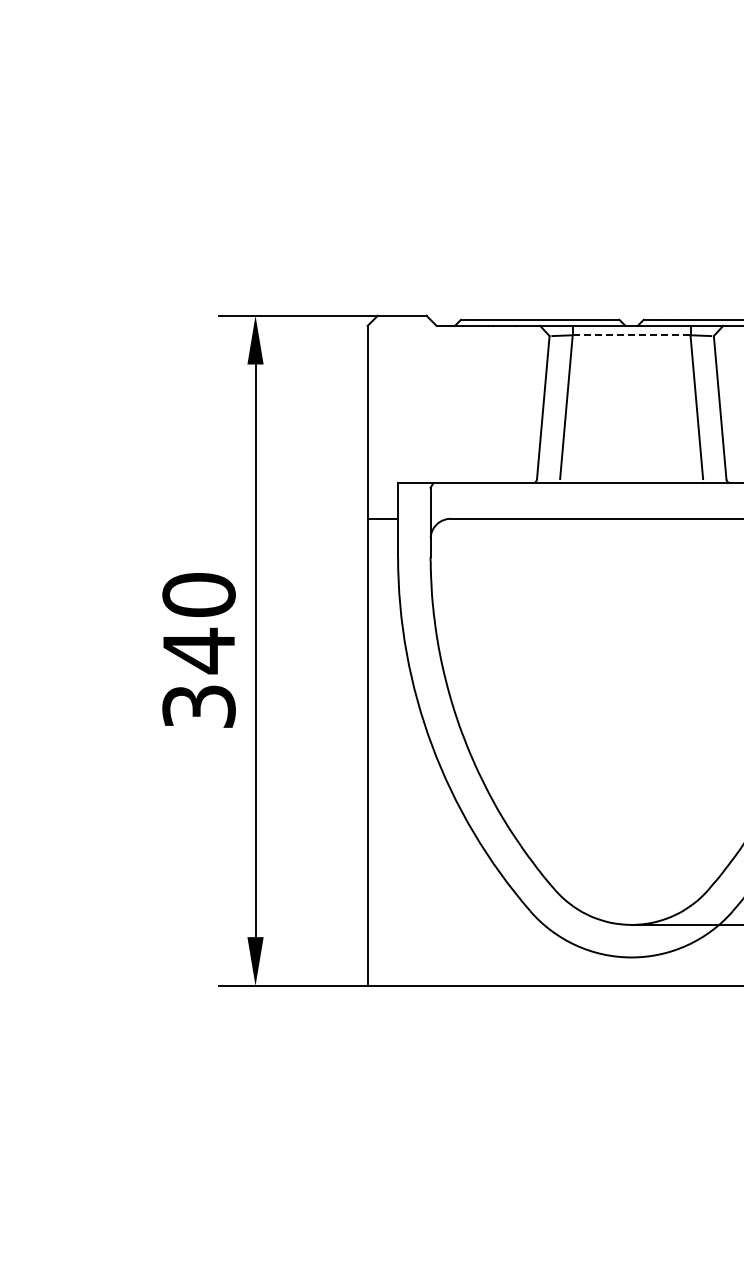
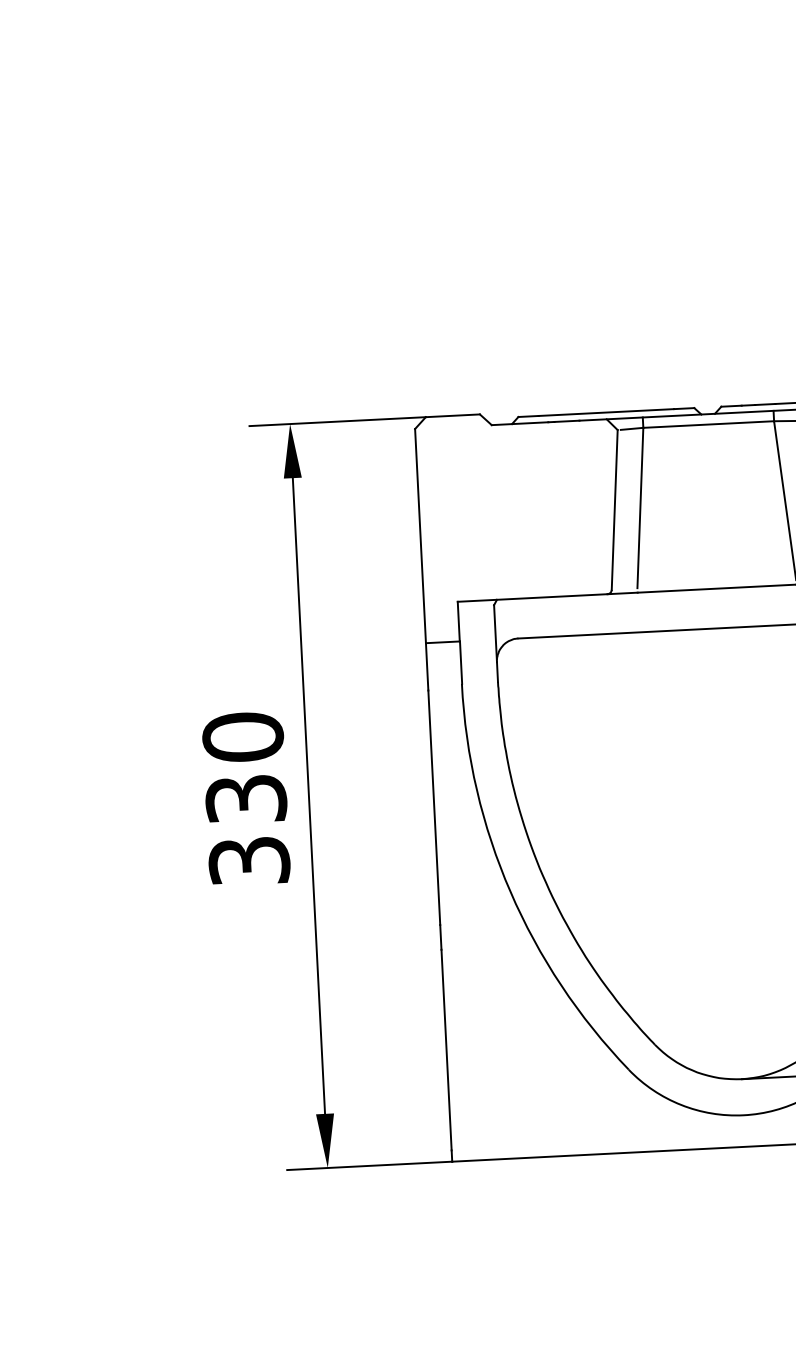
line: (631, 335) -> (708, 424), dashed -> solid
text: (198, 650) -> (245, 798), 340 -> 330

